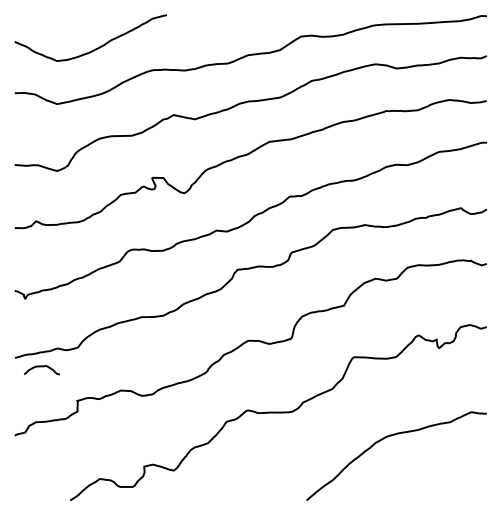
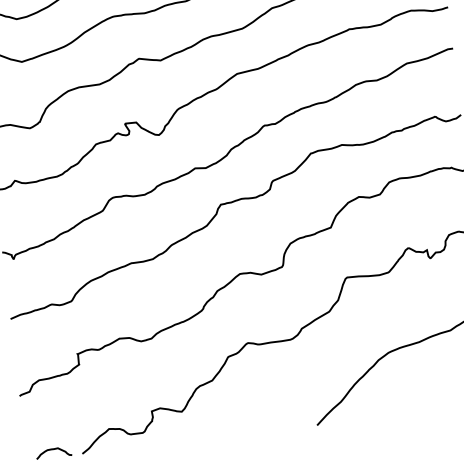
curve: (41, 367) -> (53, 450), moved

